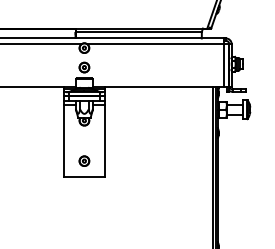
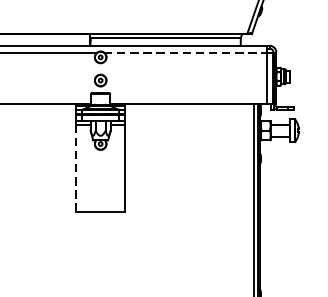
line: (155, 44) -> (185, 53), solid -> dashed
line: (63, 141) -> (75, 168), solid -> dashed
part: (84, 160) -> (100, 191), removed

